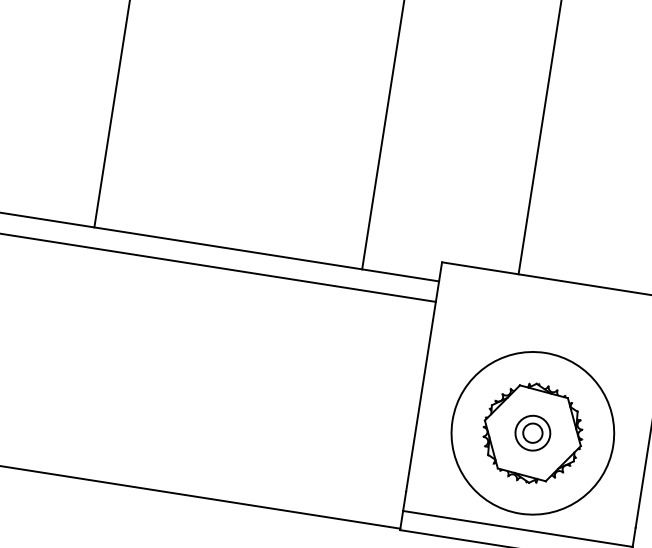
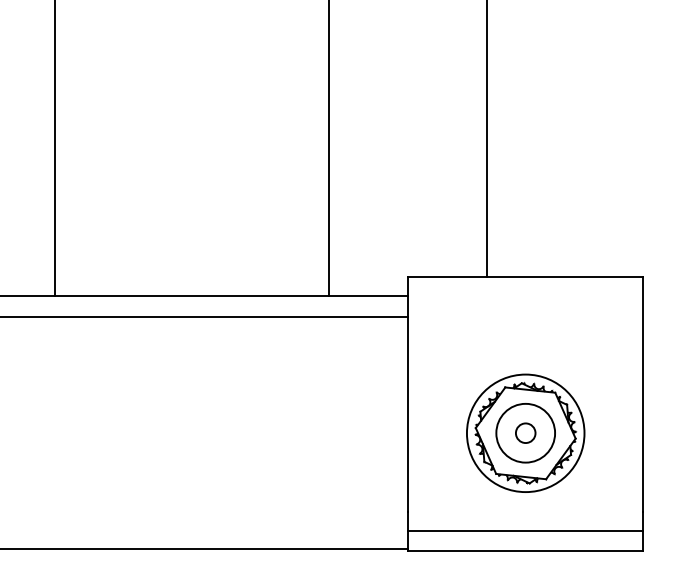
circle: (532, 432) -> (525, 432), size x1.67
circle: (532, 433) -> (525, 433), size x0.71

